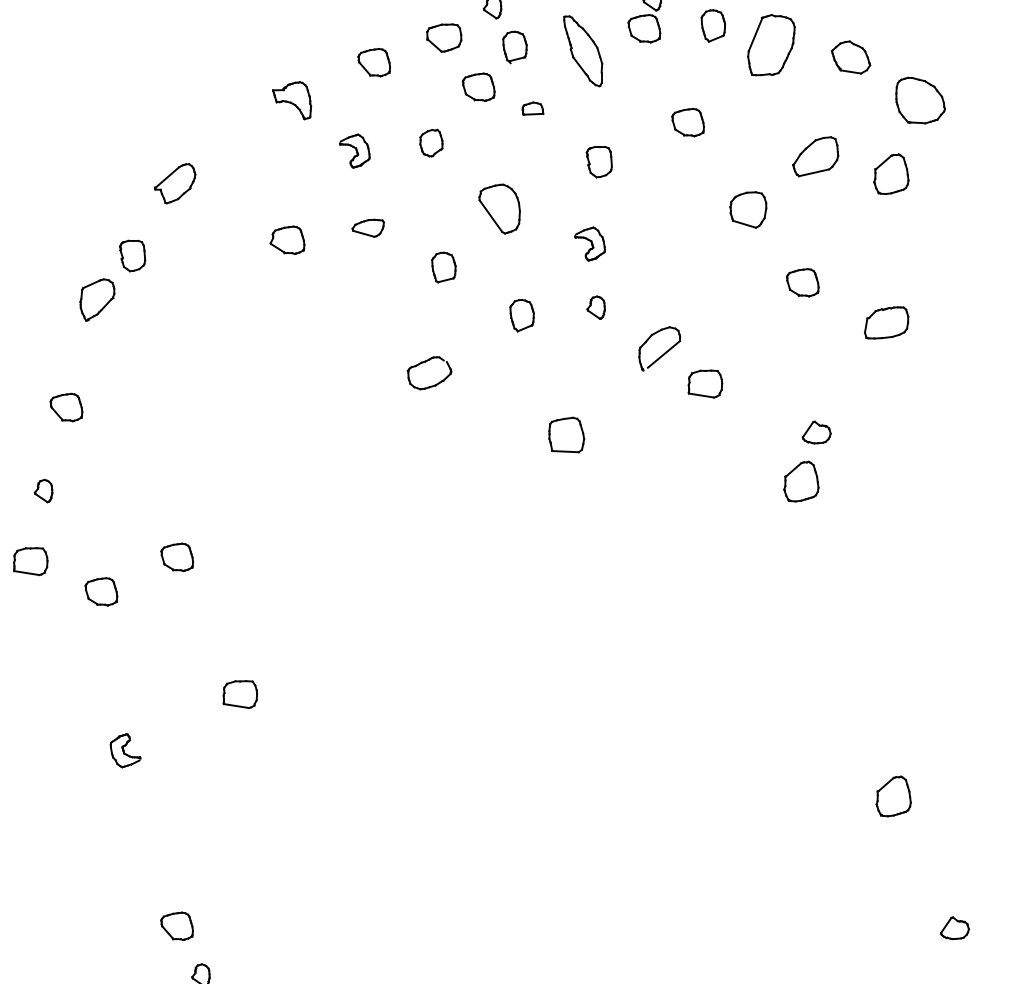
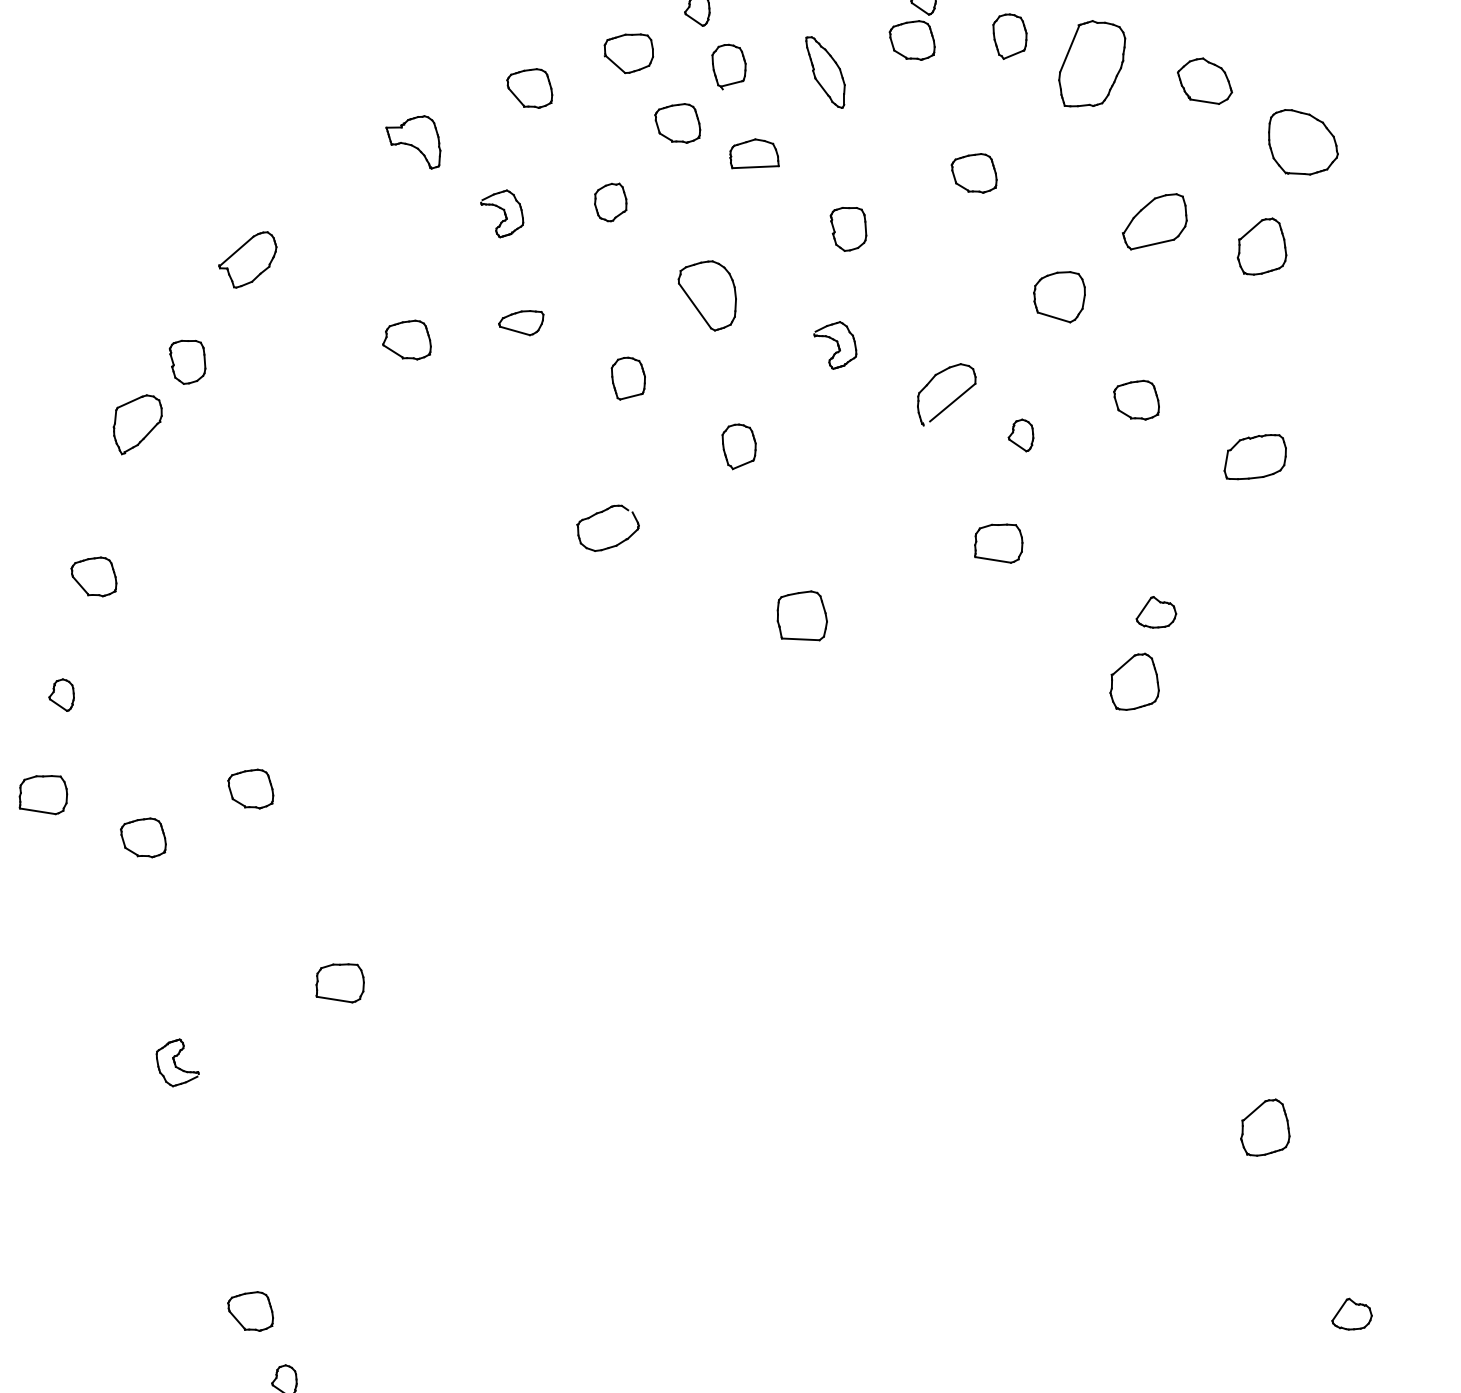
part: (582, 51) -> (824, 72), size x0.71
part: (532, 108) -> (753, 153), size x1.67
part: (595, 307) -> (1020, 435), moved
part: (664, 352) -> (953, 399), moved

